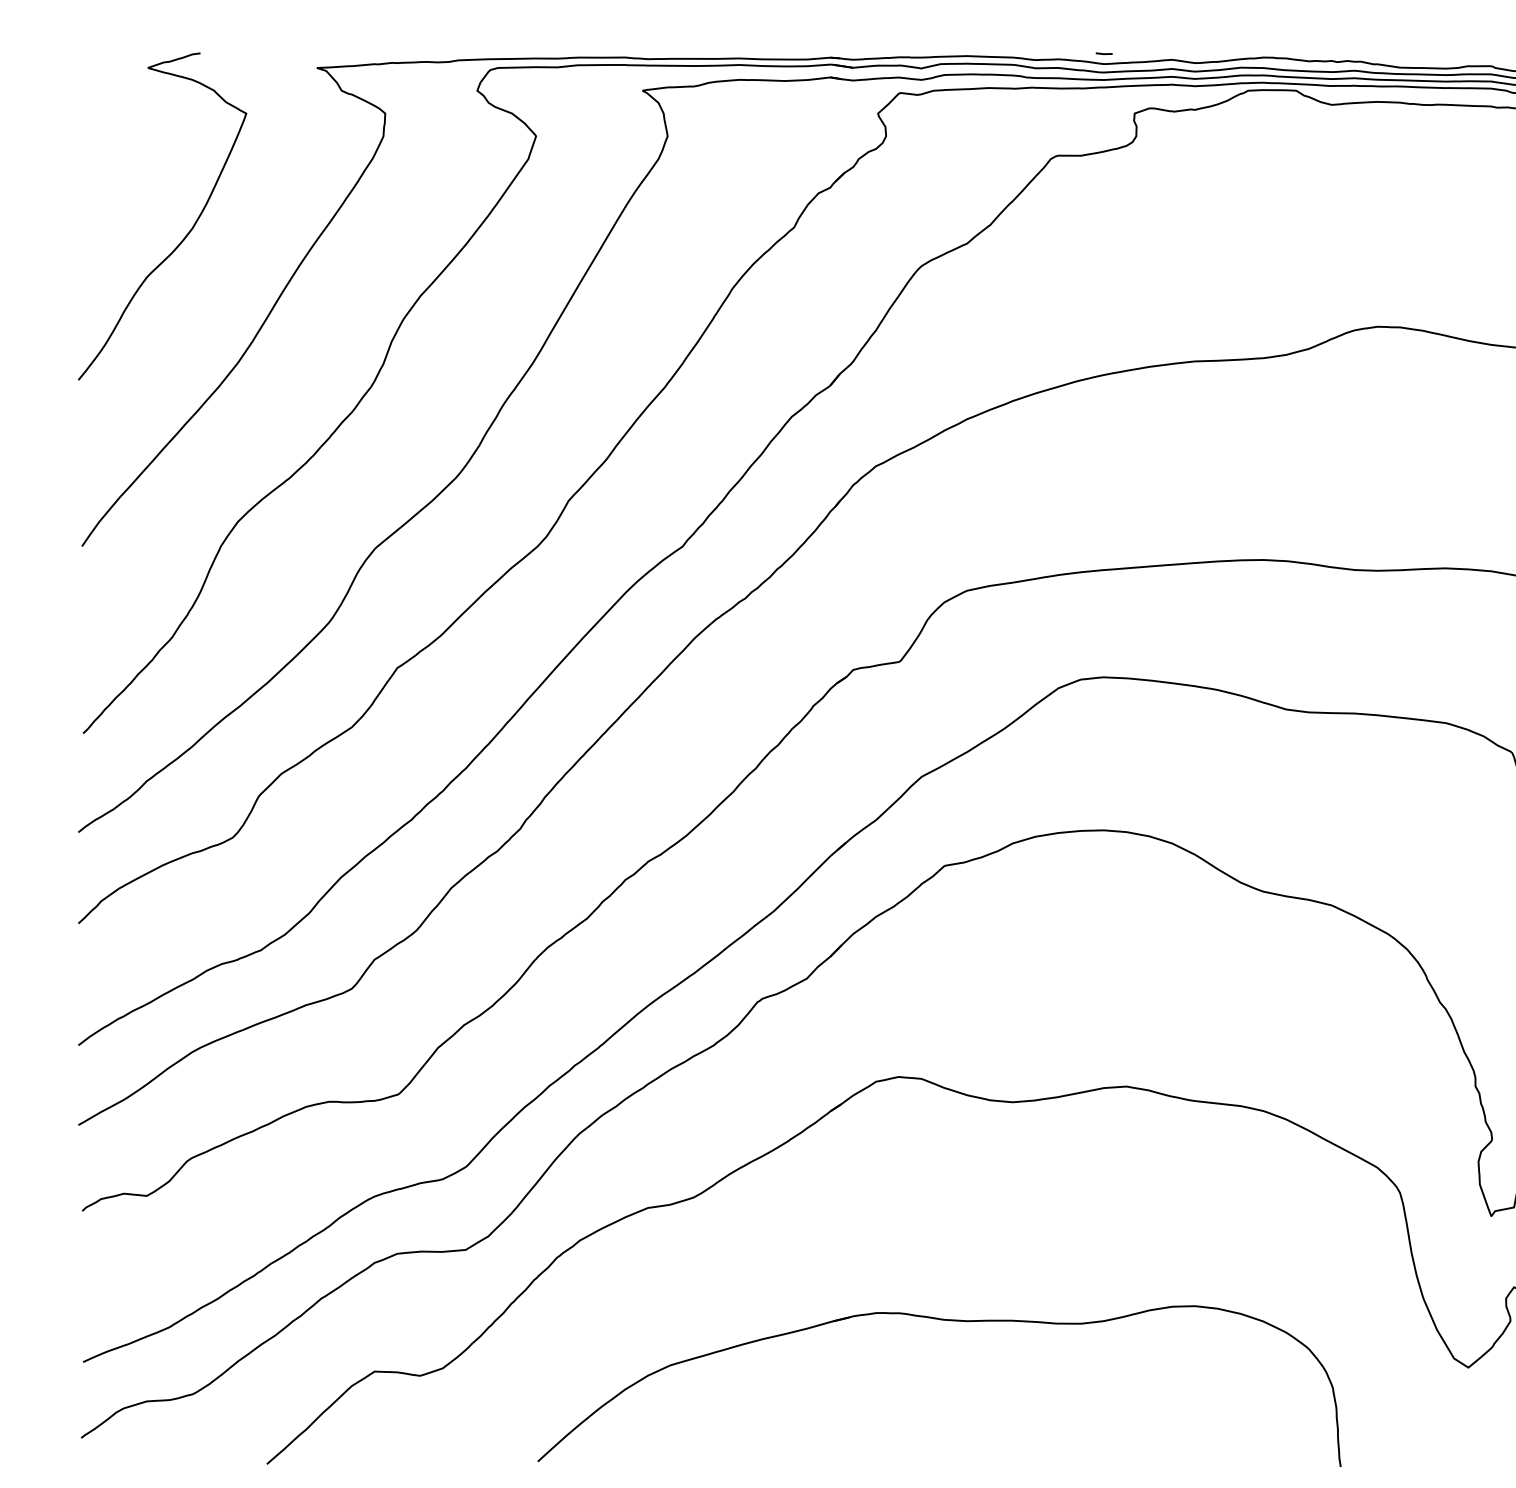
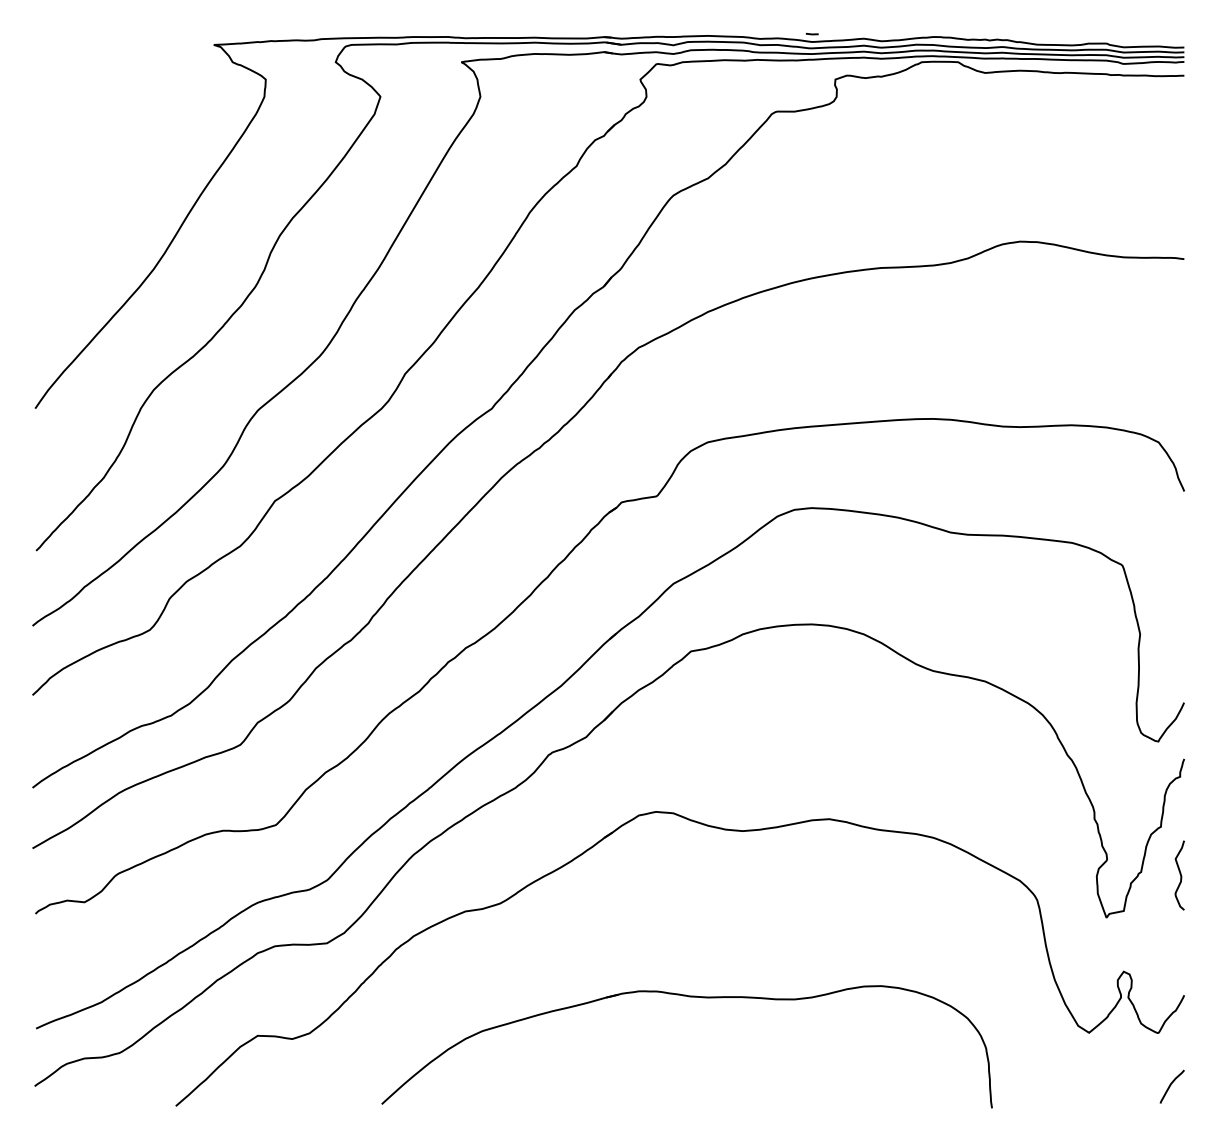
curve: (183, 237) -> (112, 173), removed

